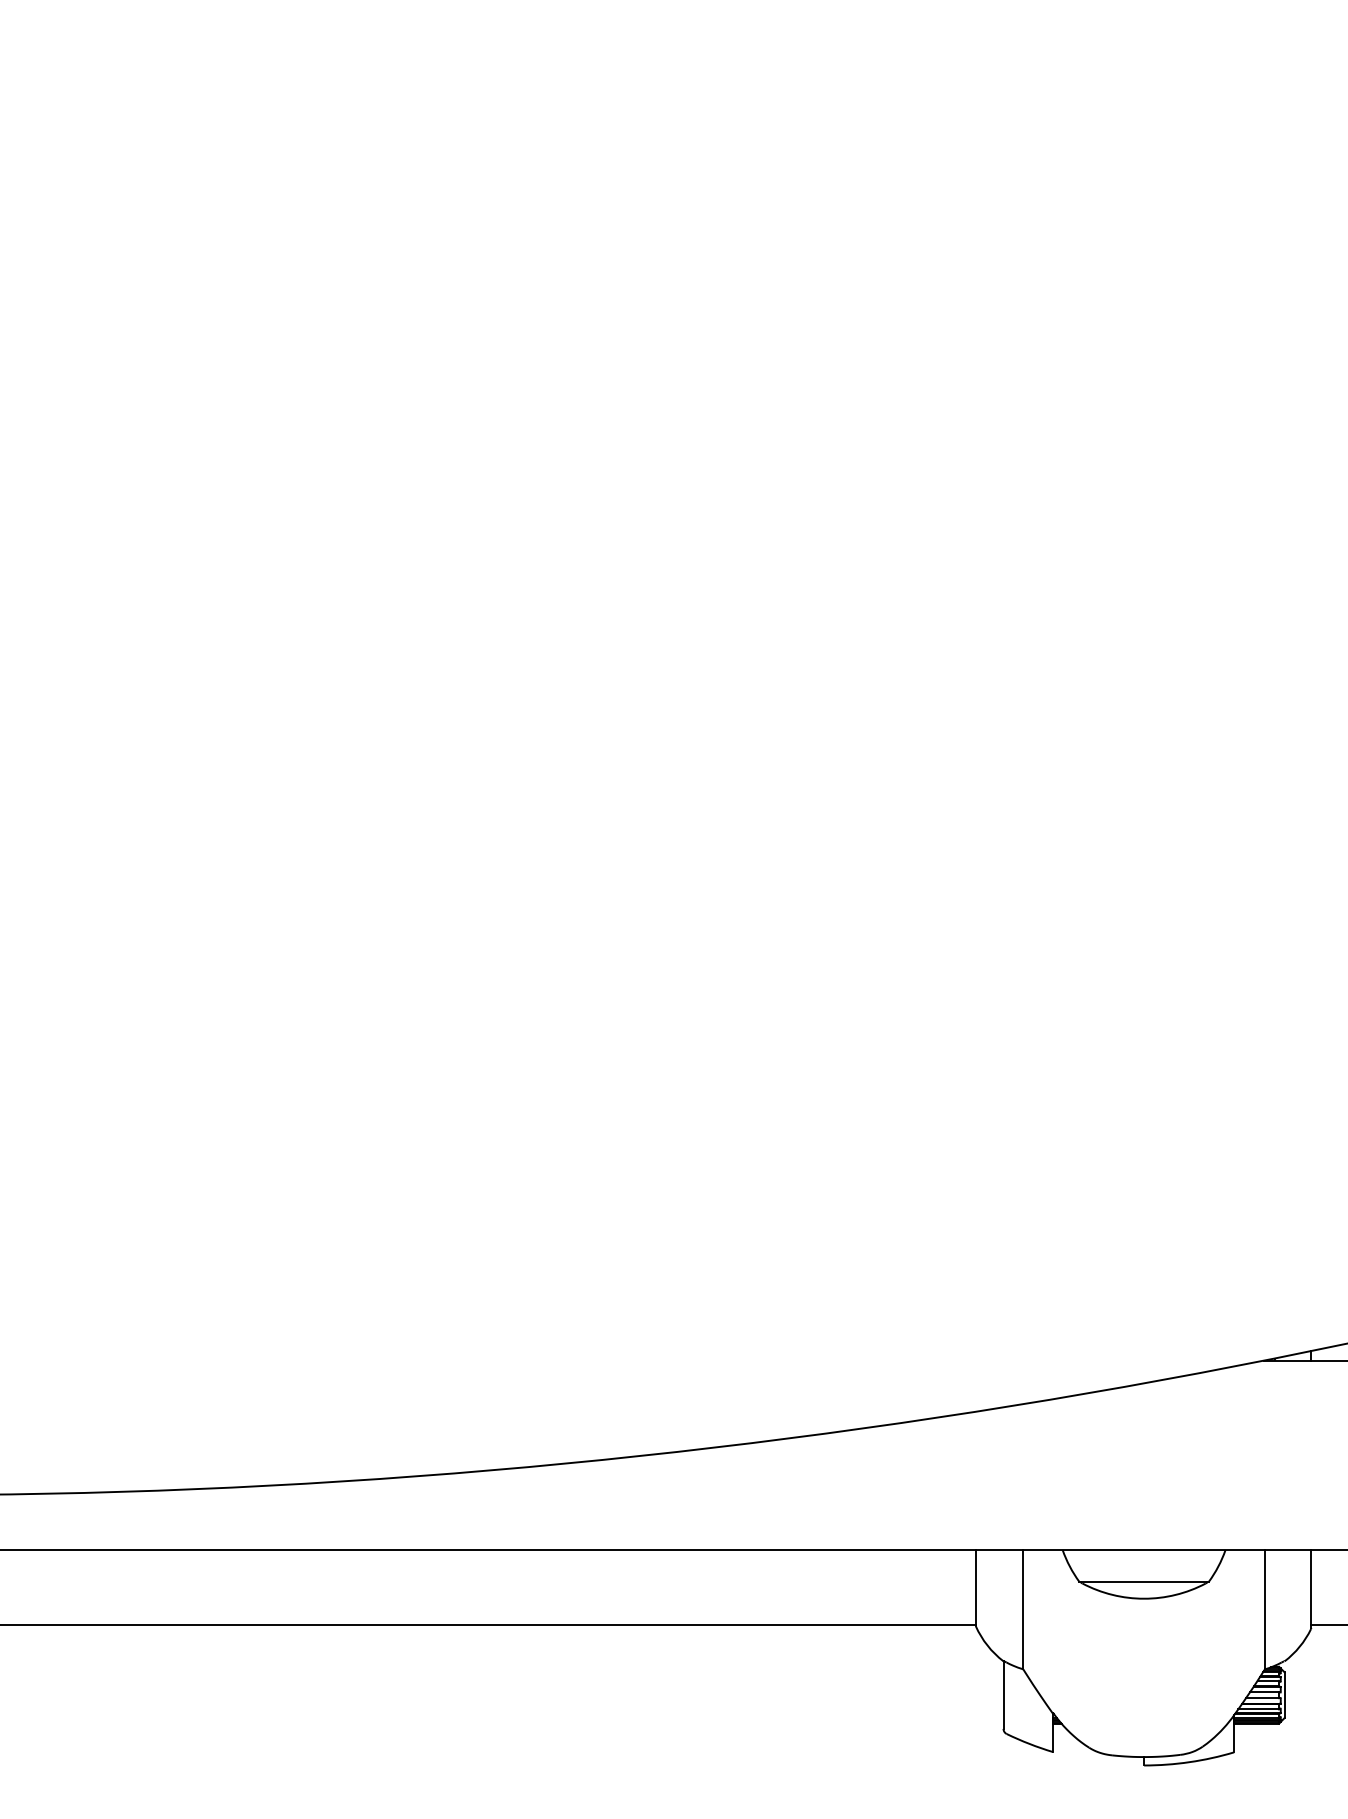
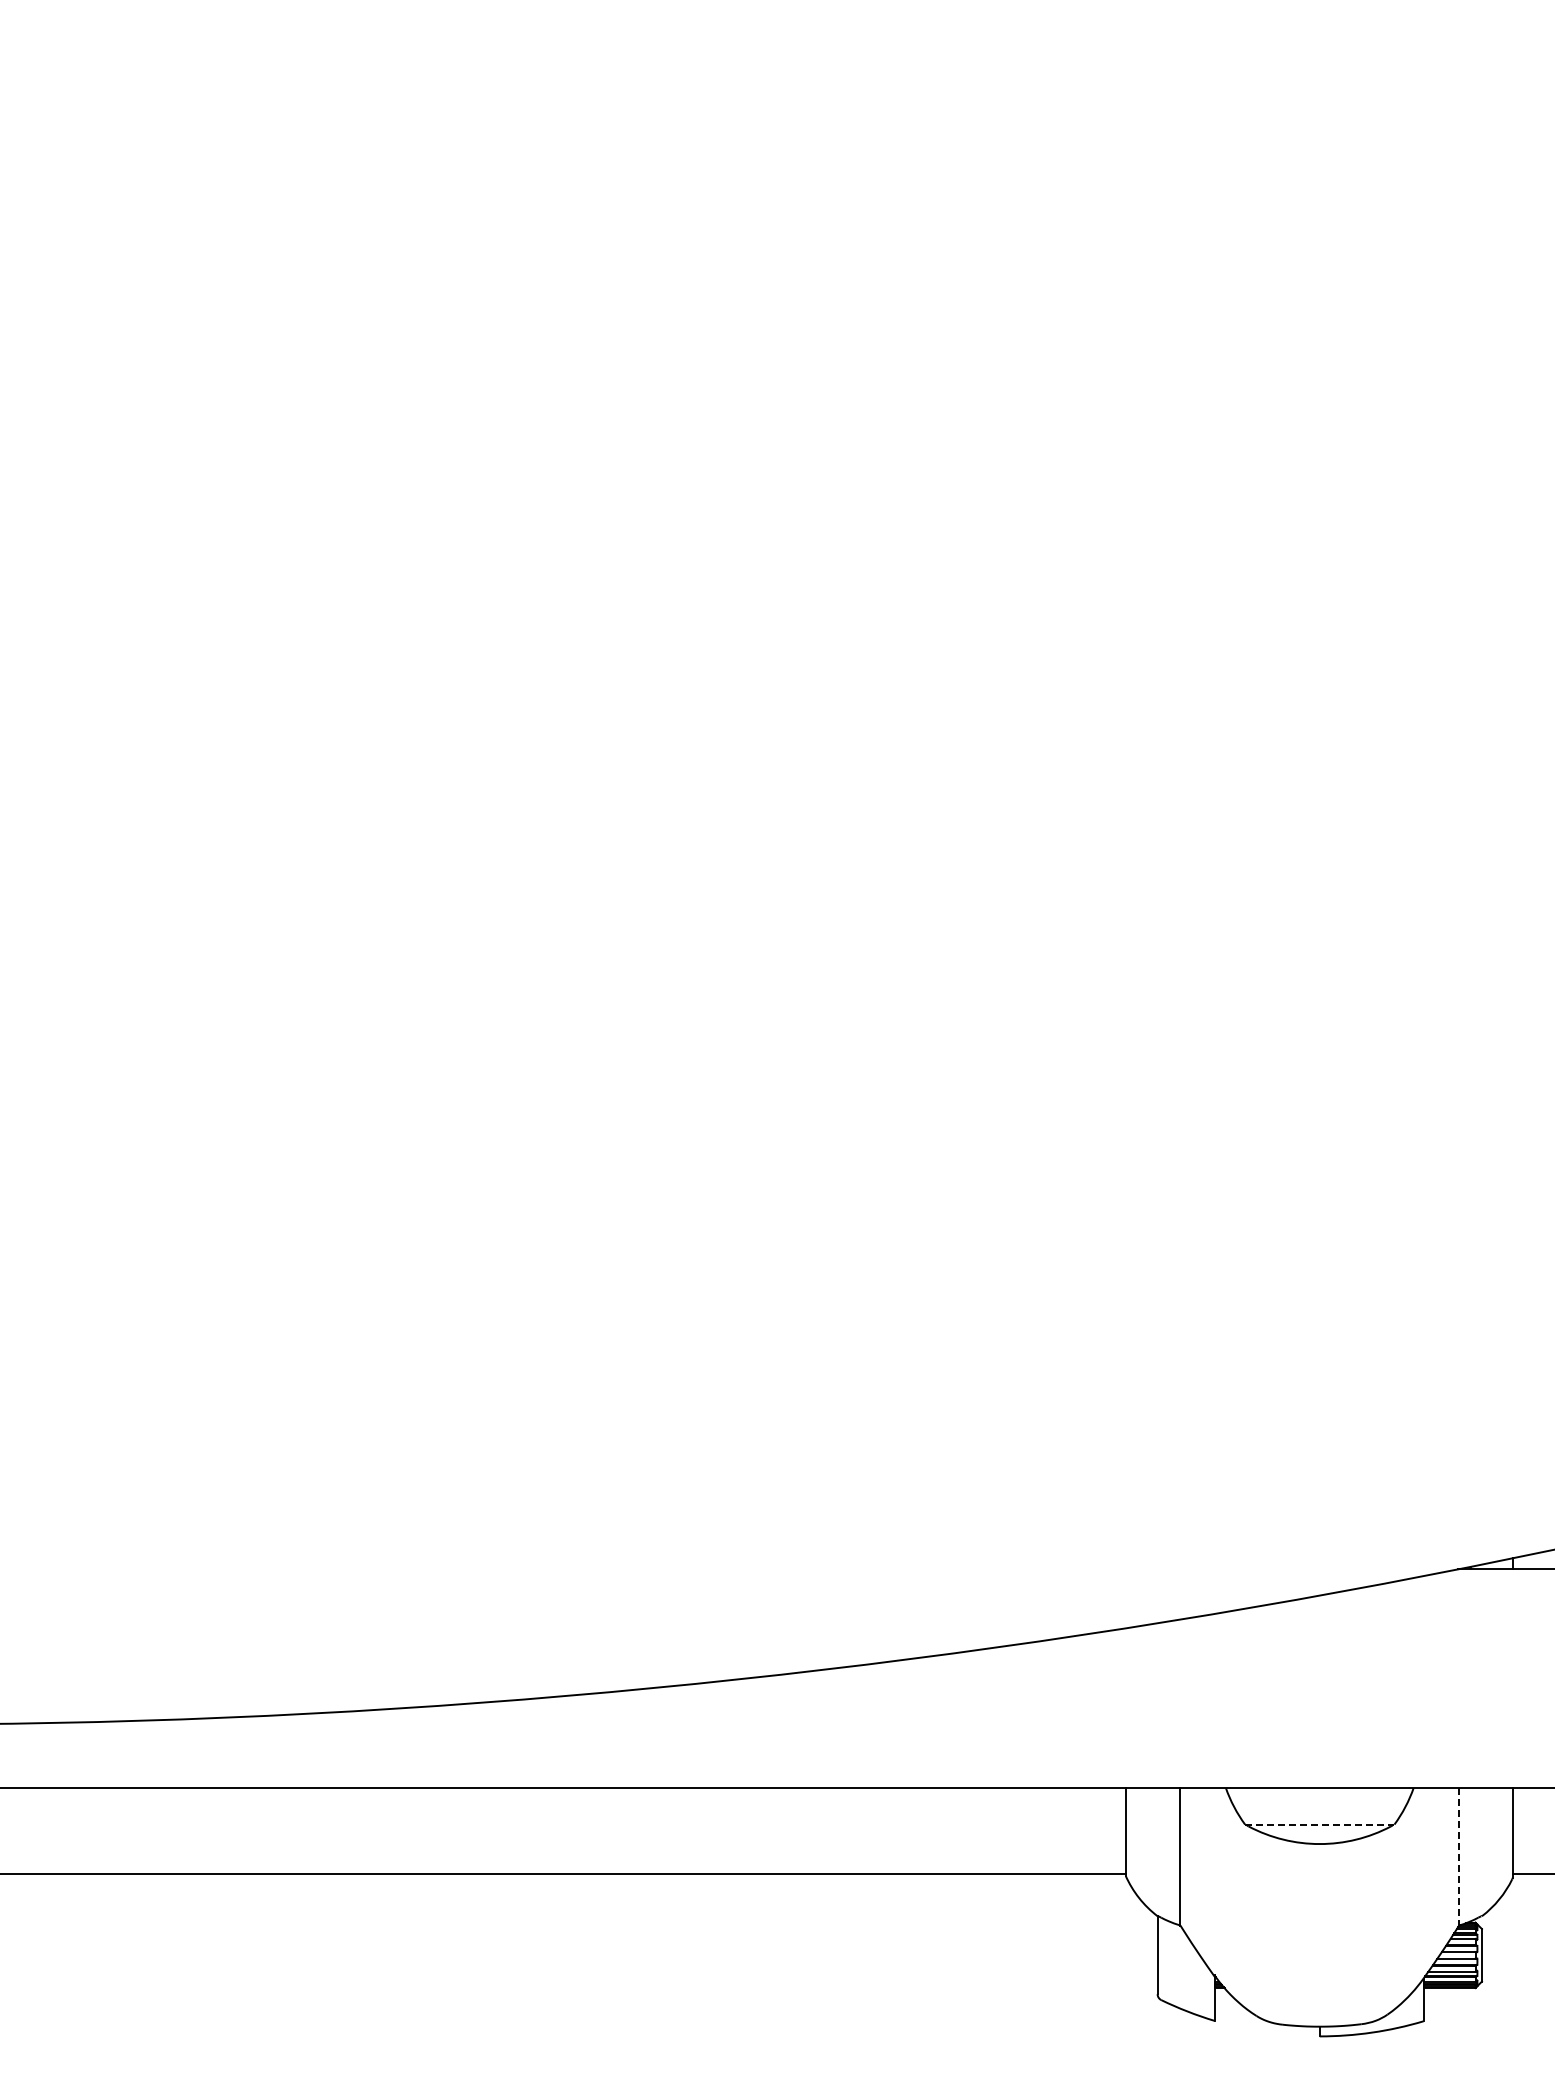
line: (1143, 1581) -> (1319, 1824), solid -> dashed
line: (1265, 1609) -> (1459, 1856), solid -> dashed

